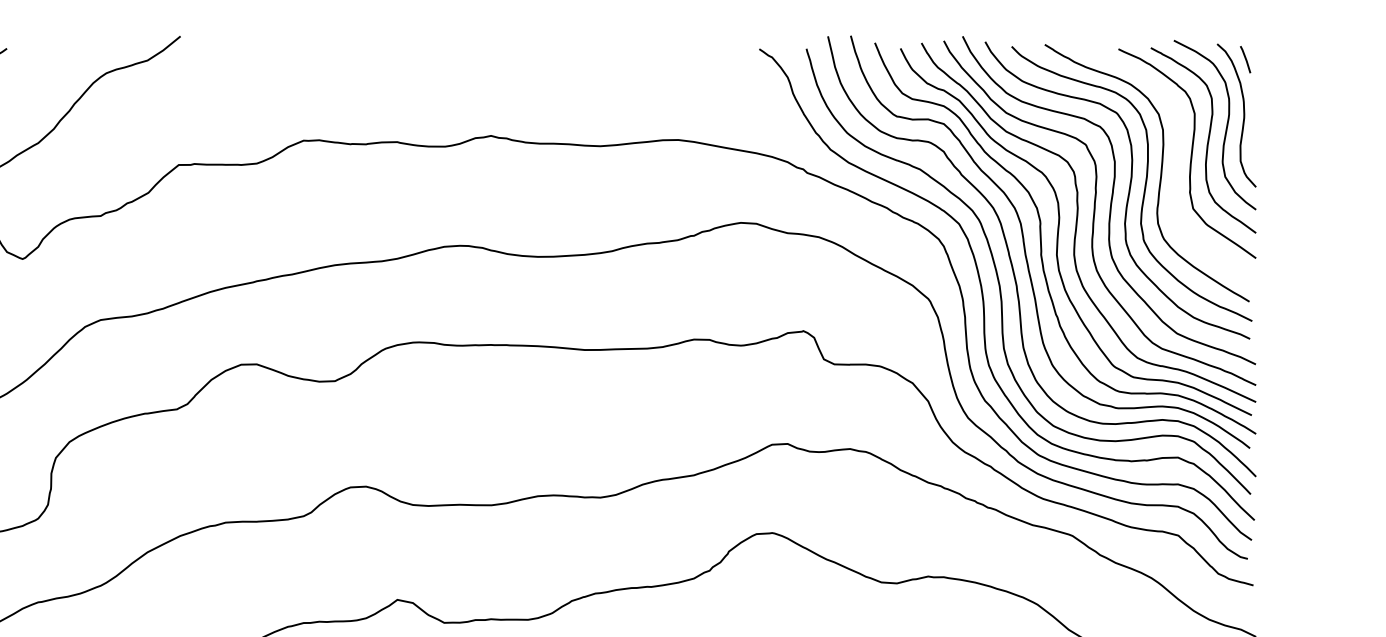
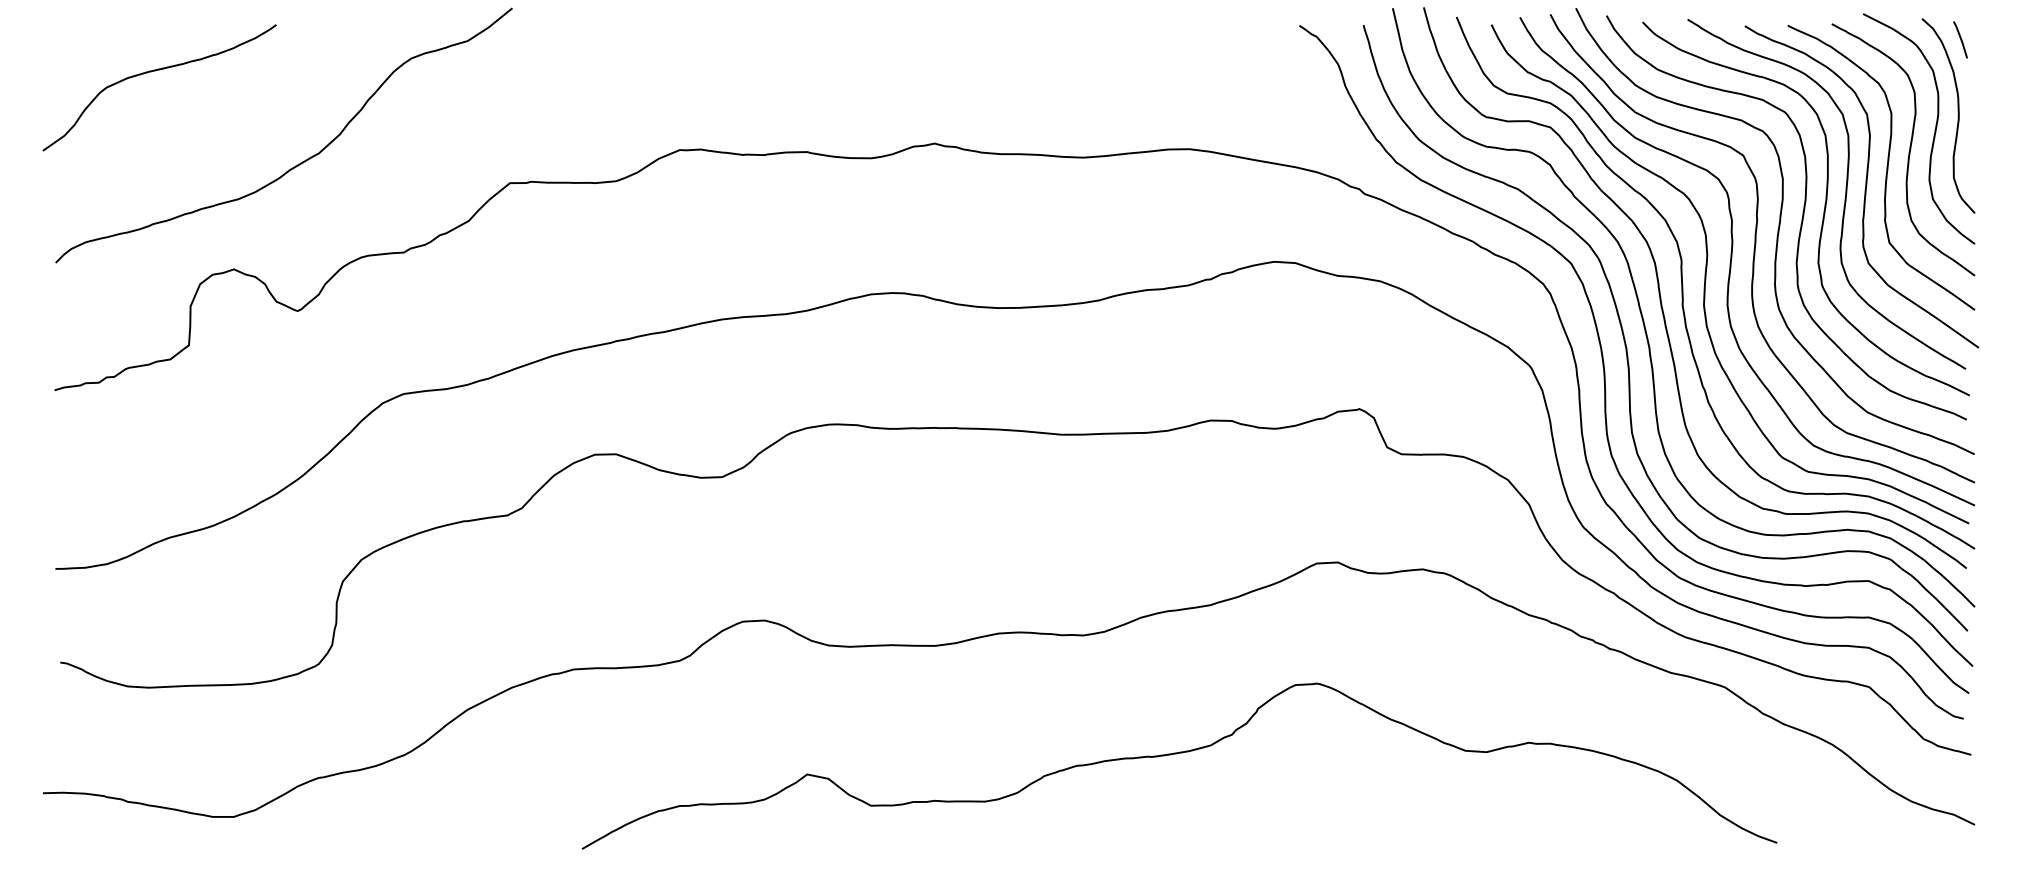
curve: (1175, 167) -> (1865, 186), added

